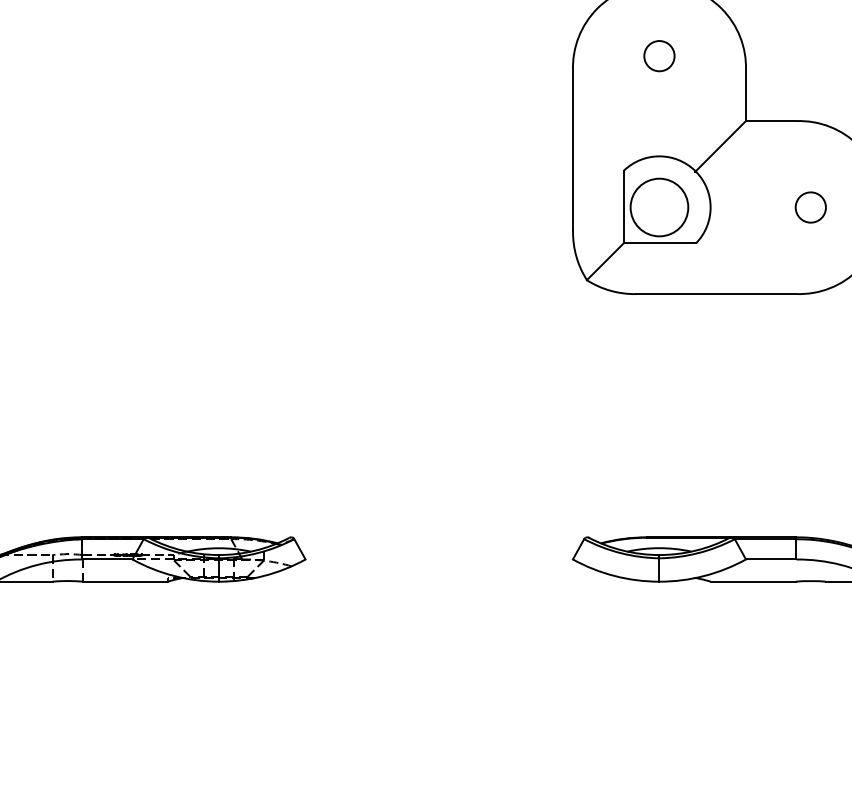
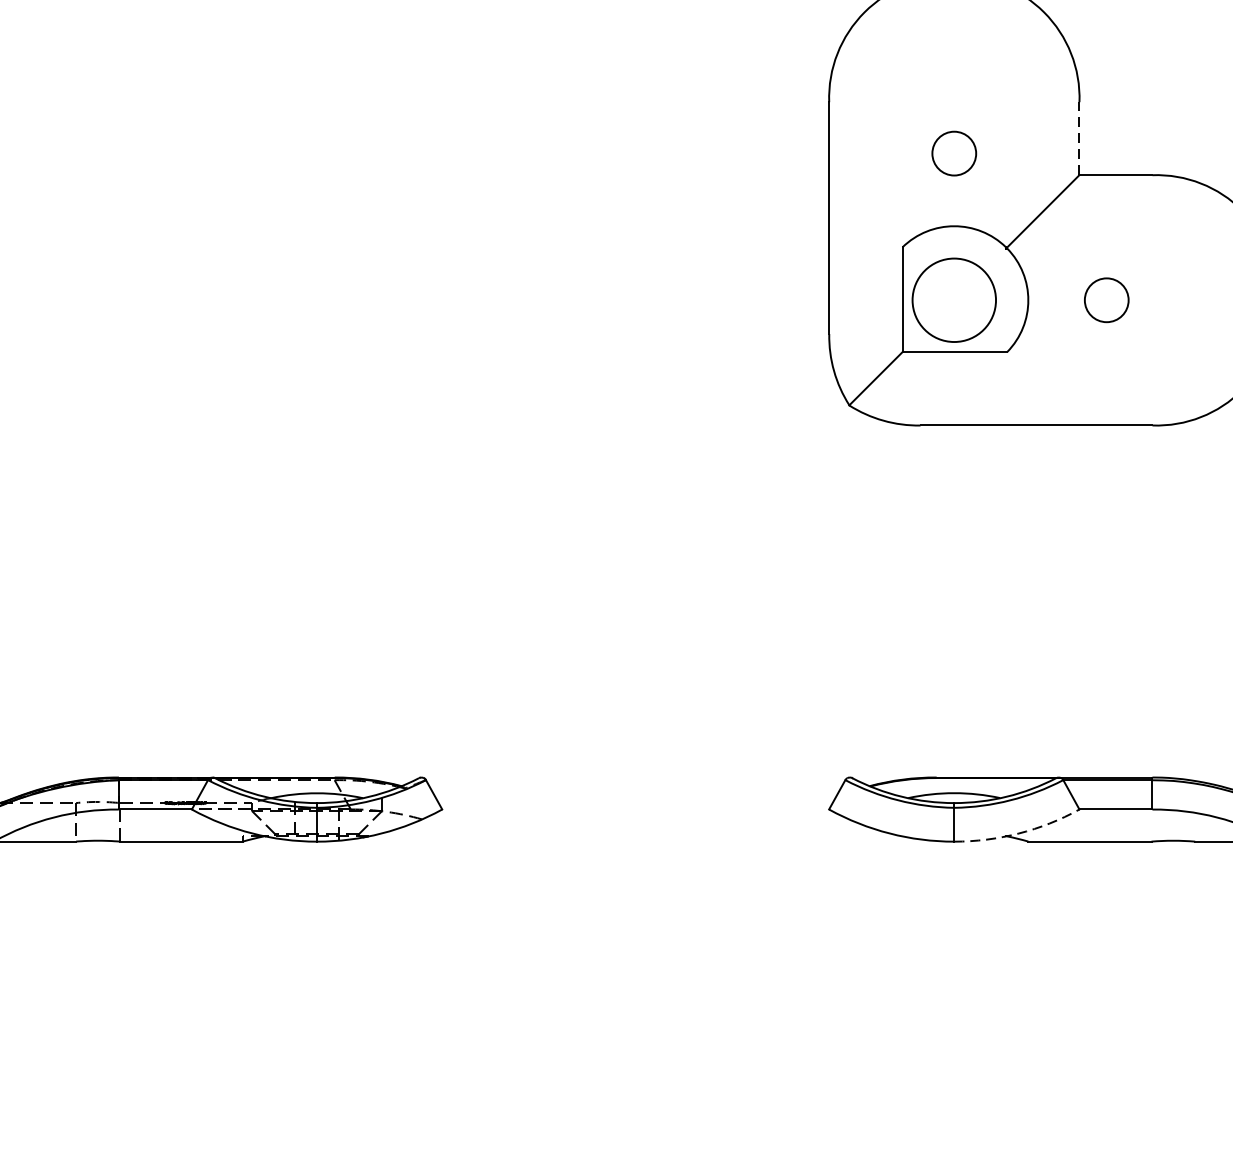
circle: (659, 56) -> (954, 154), moved
line: (745, 95) -> (1078, 138), solid -> dashed
circle: (810, 207) -> (1106, 300), moved
arc: (704, 576) -> (1019, 834), solid -> dashed

